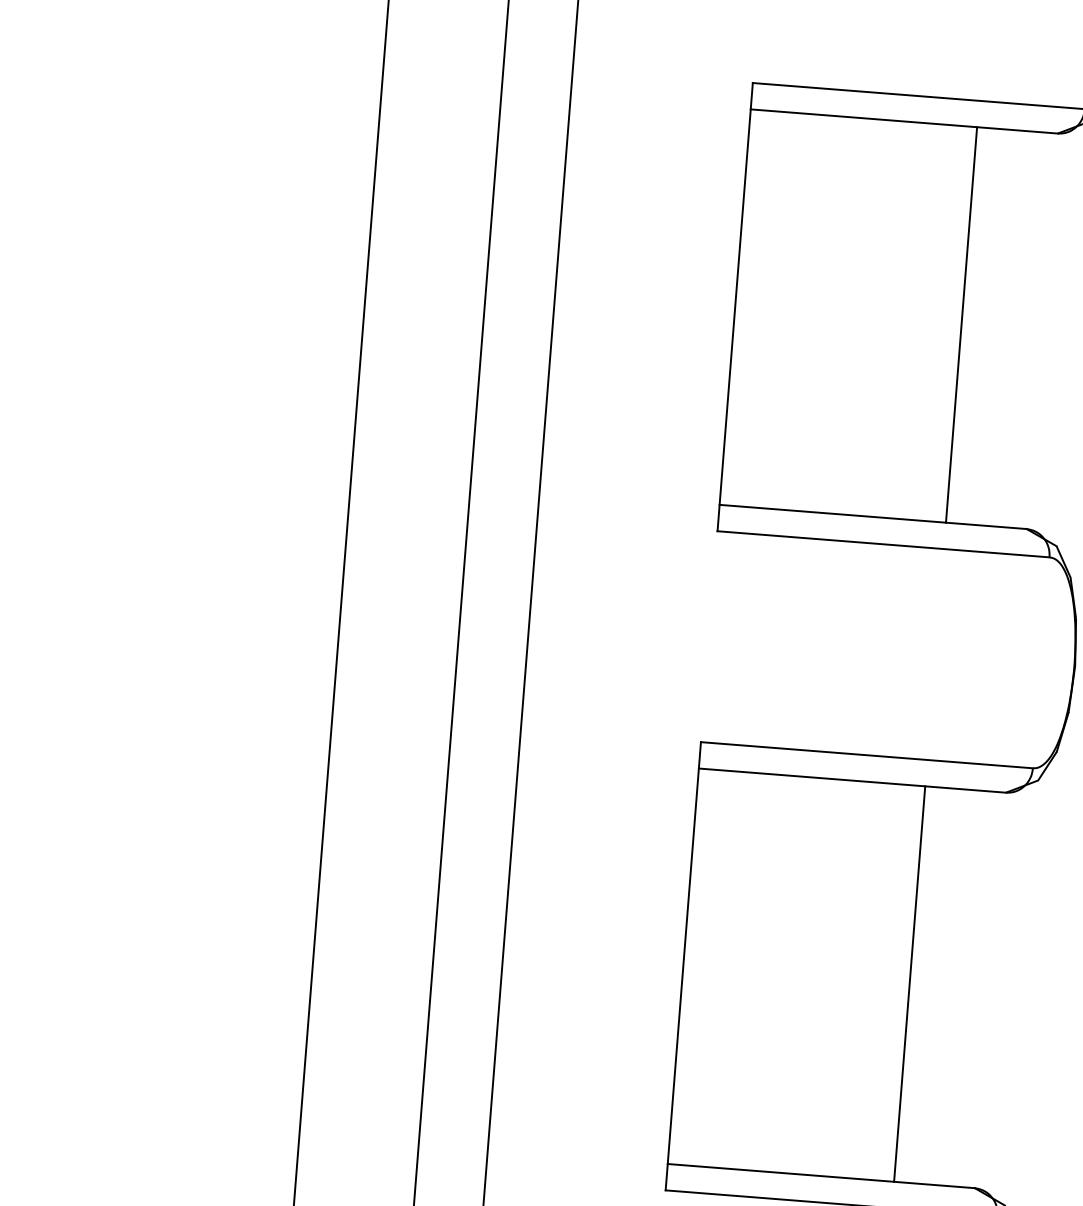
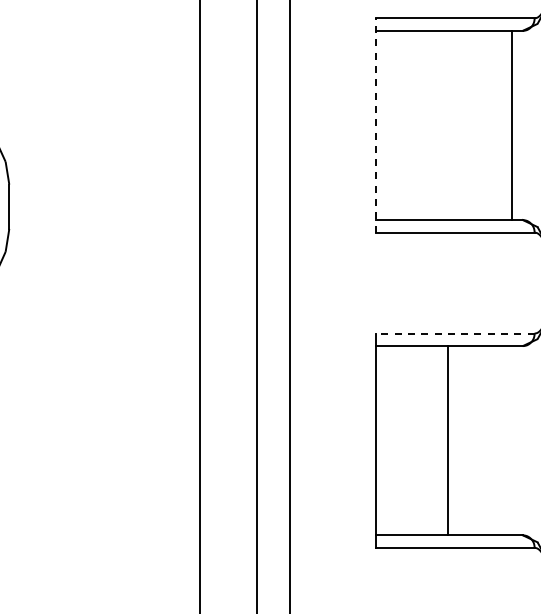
line: (734, 305) -> (375, 124), solid -> dashed
line: (962, 325) -> (512, 125), moved
line: (865, 755) -> (454, 333), solid -> dashed
line: (910, 983) -> (448, 440), moved

